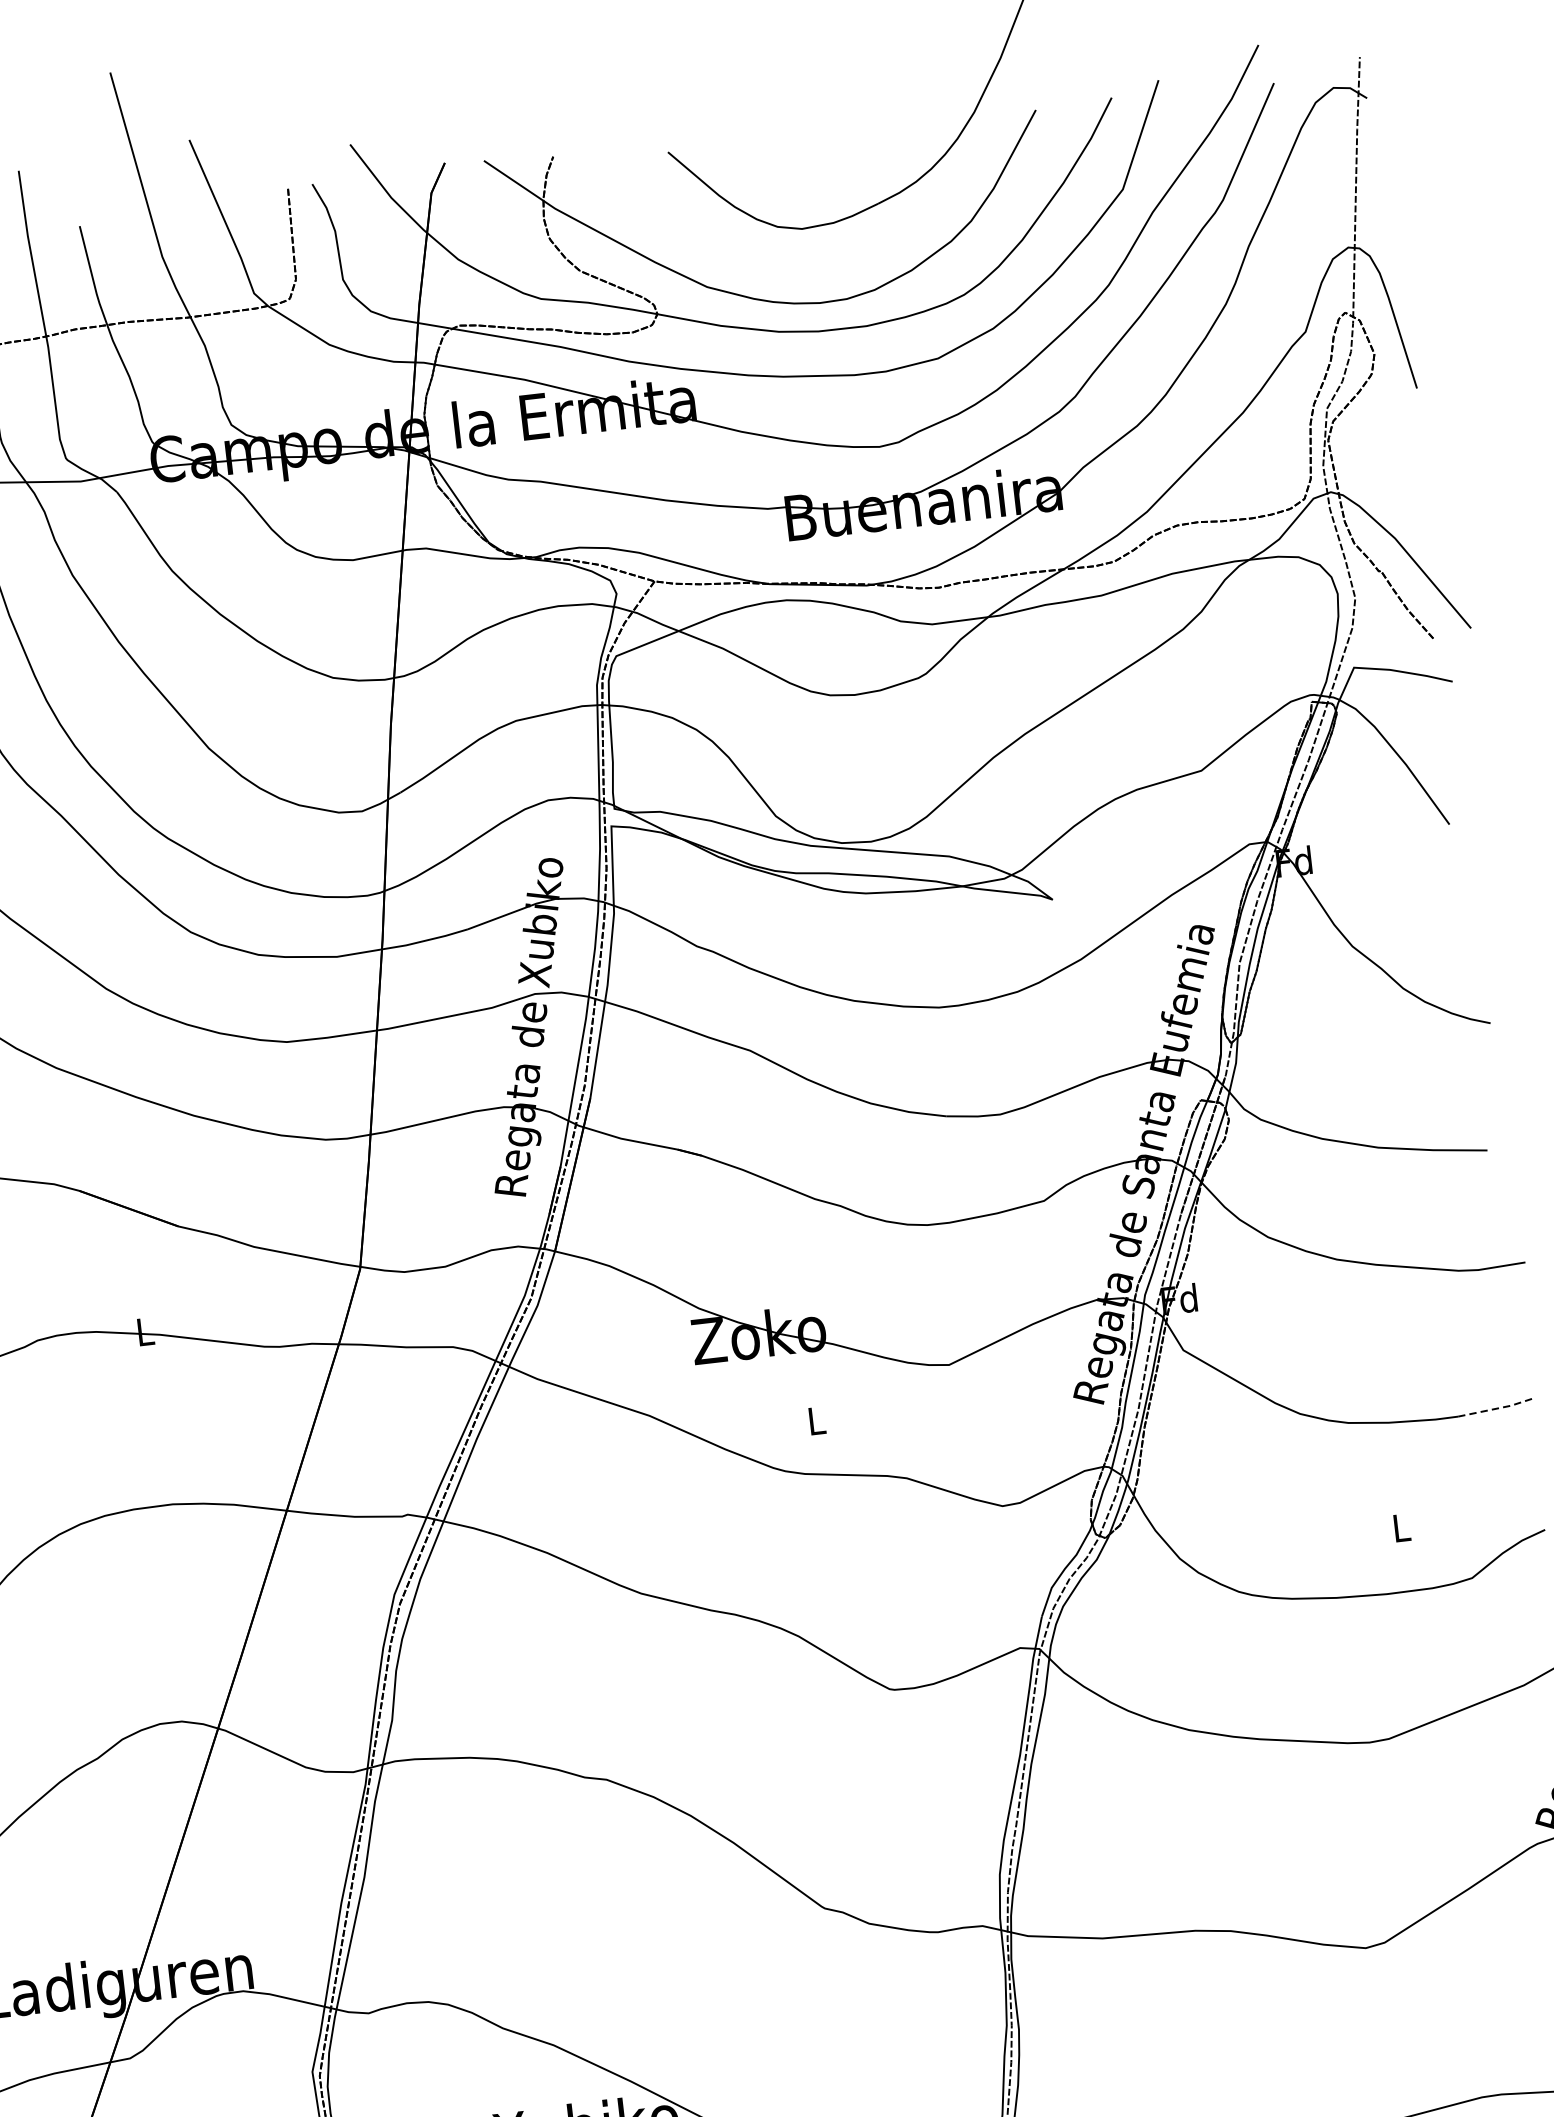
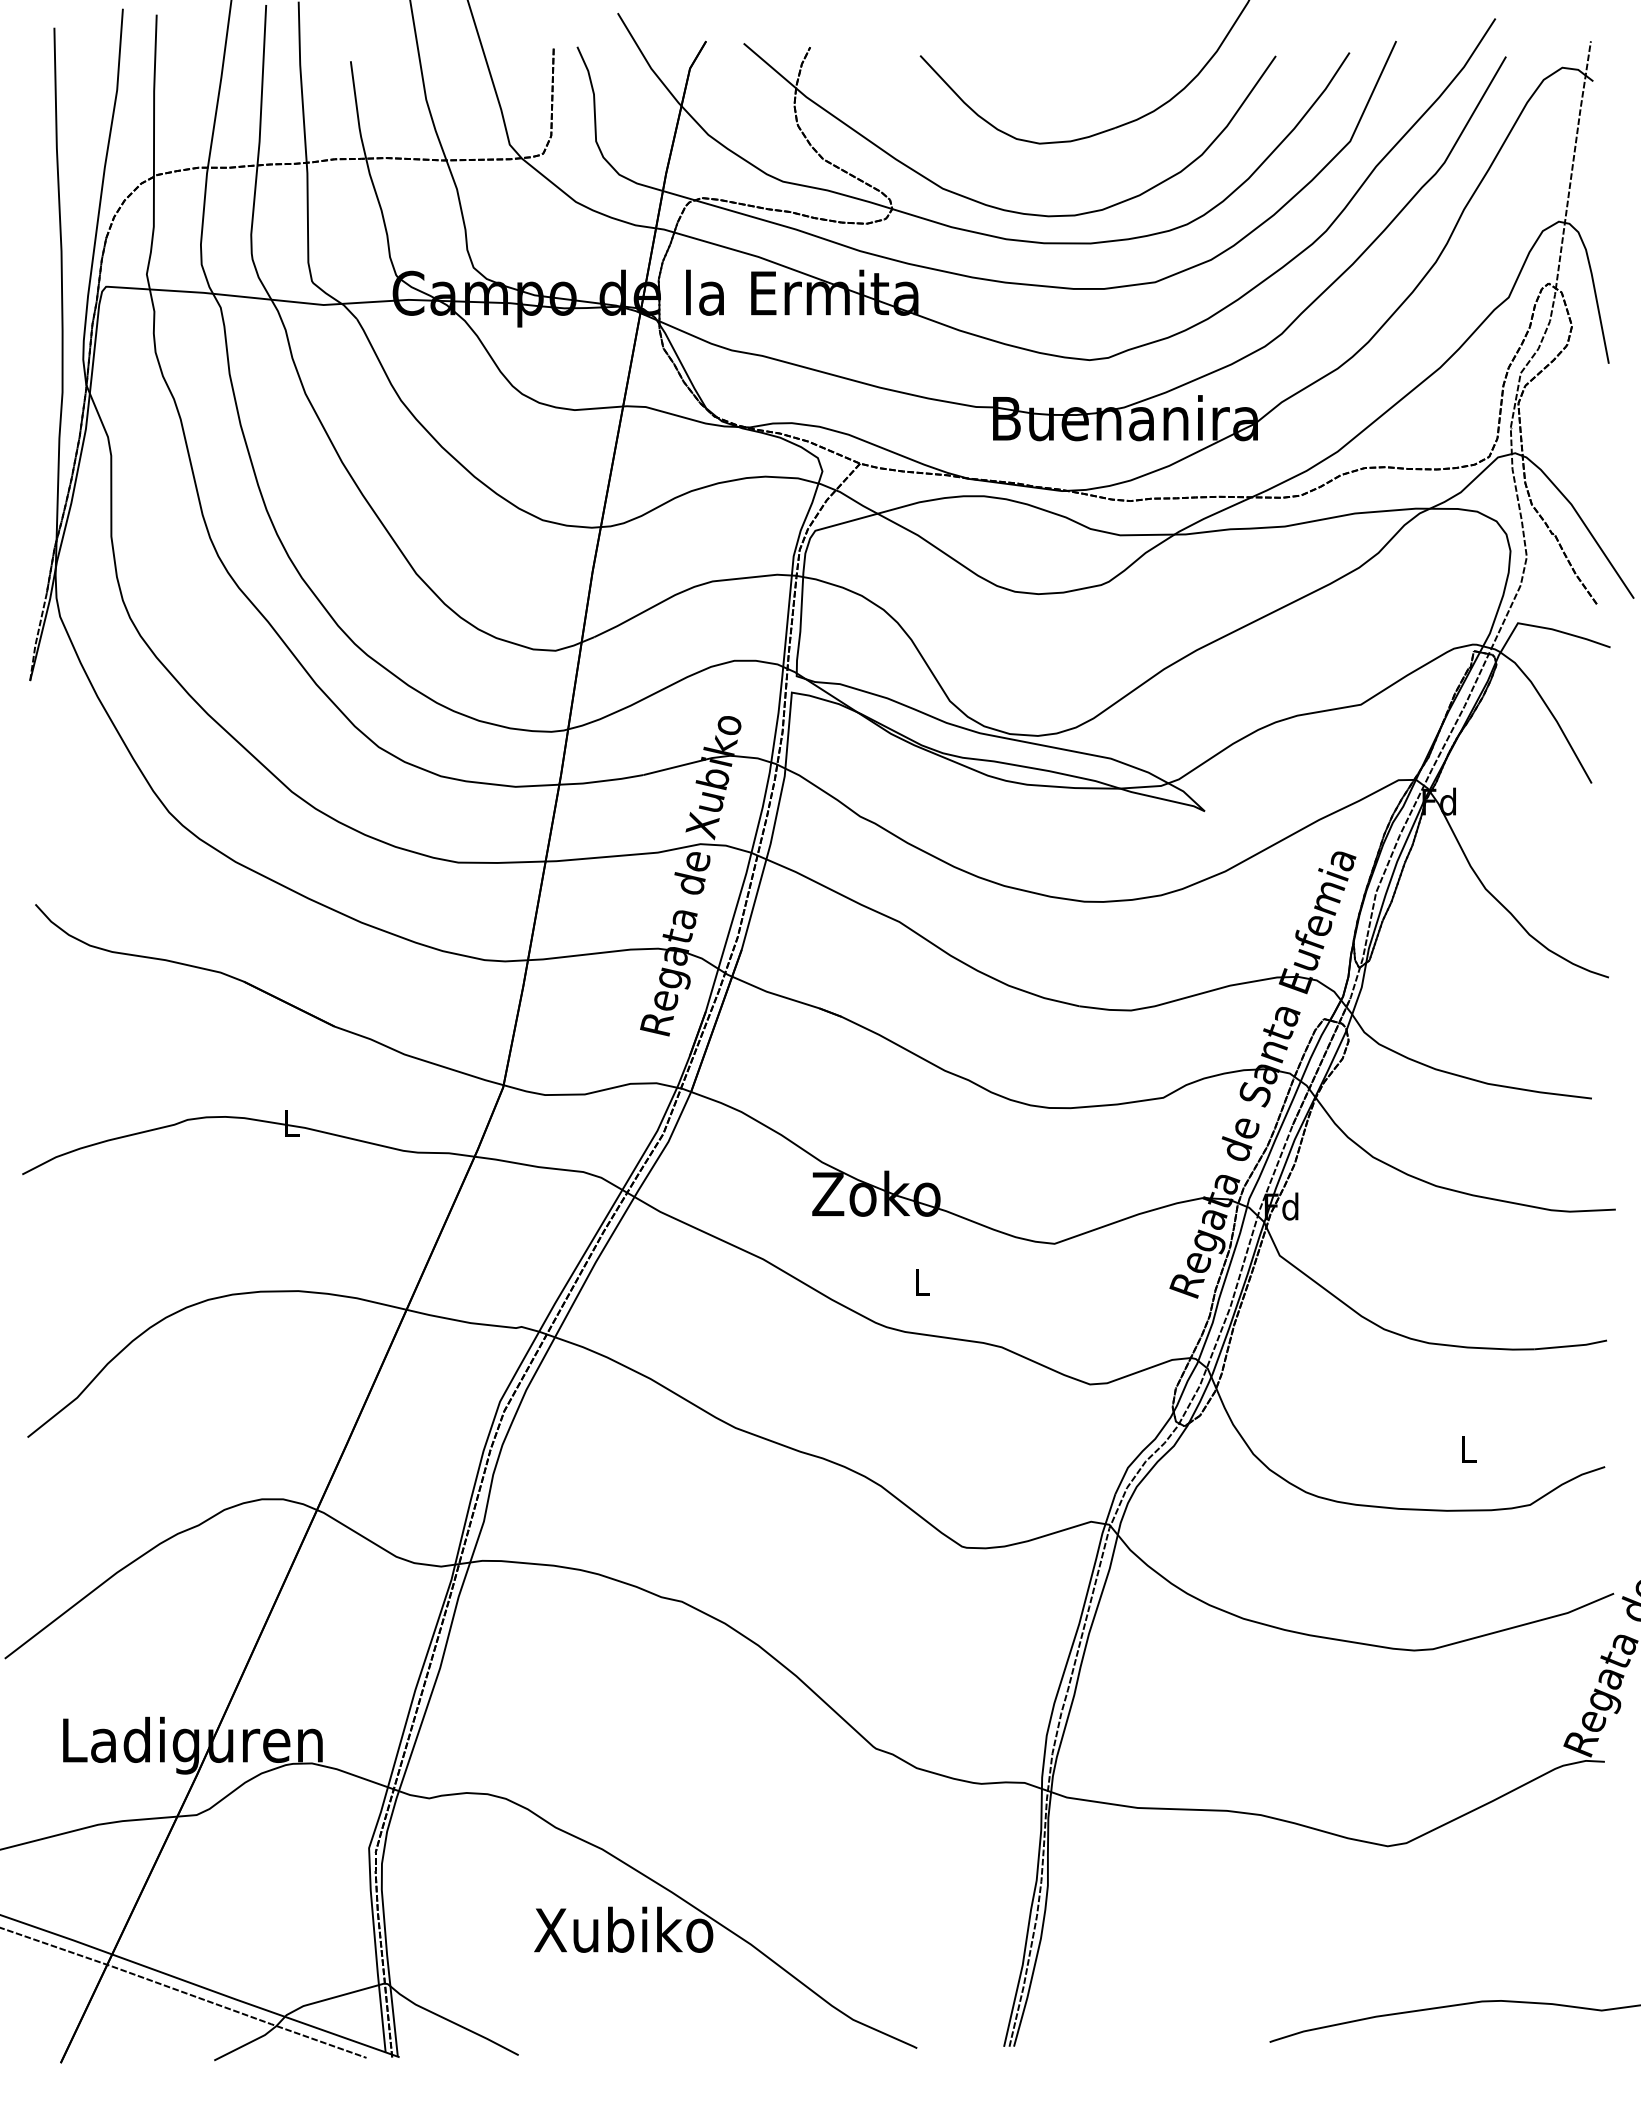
line: (1497, 1409) -> (1572, 1346), dashed -> solid

